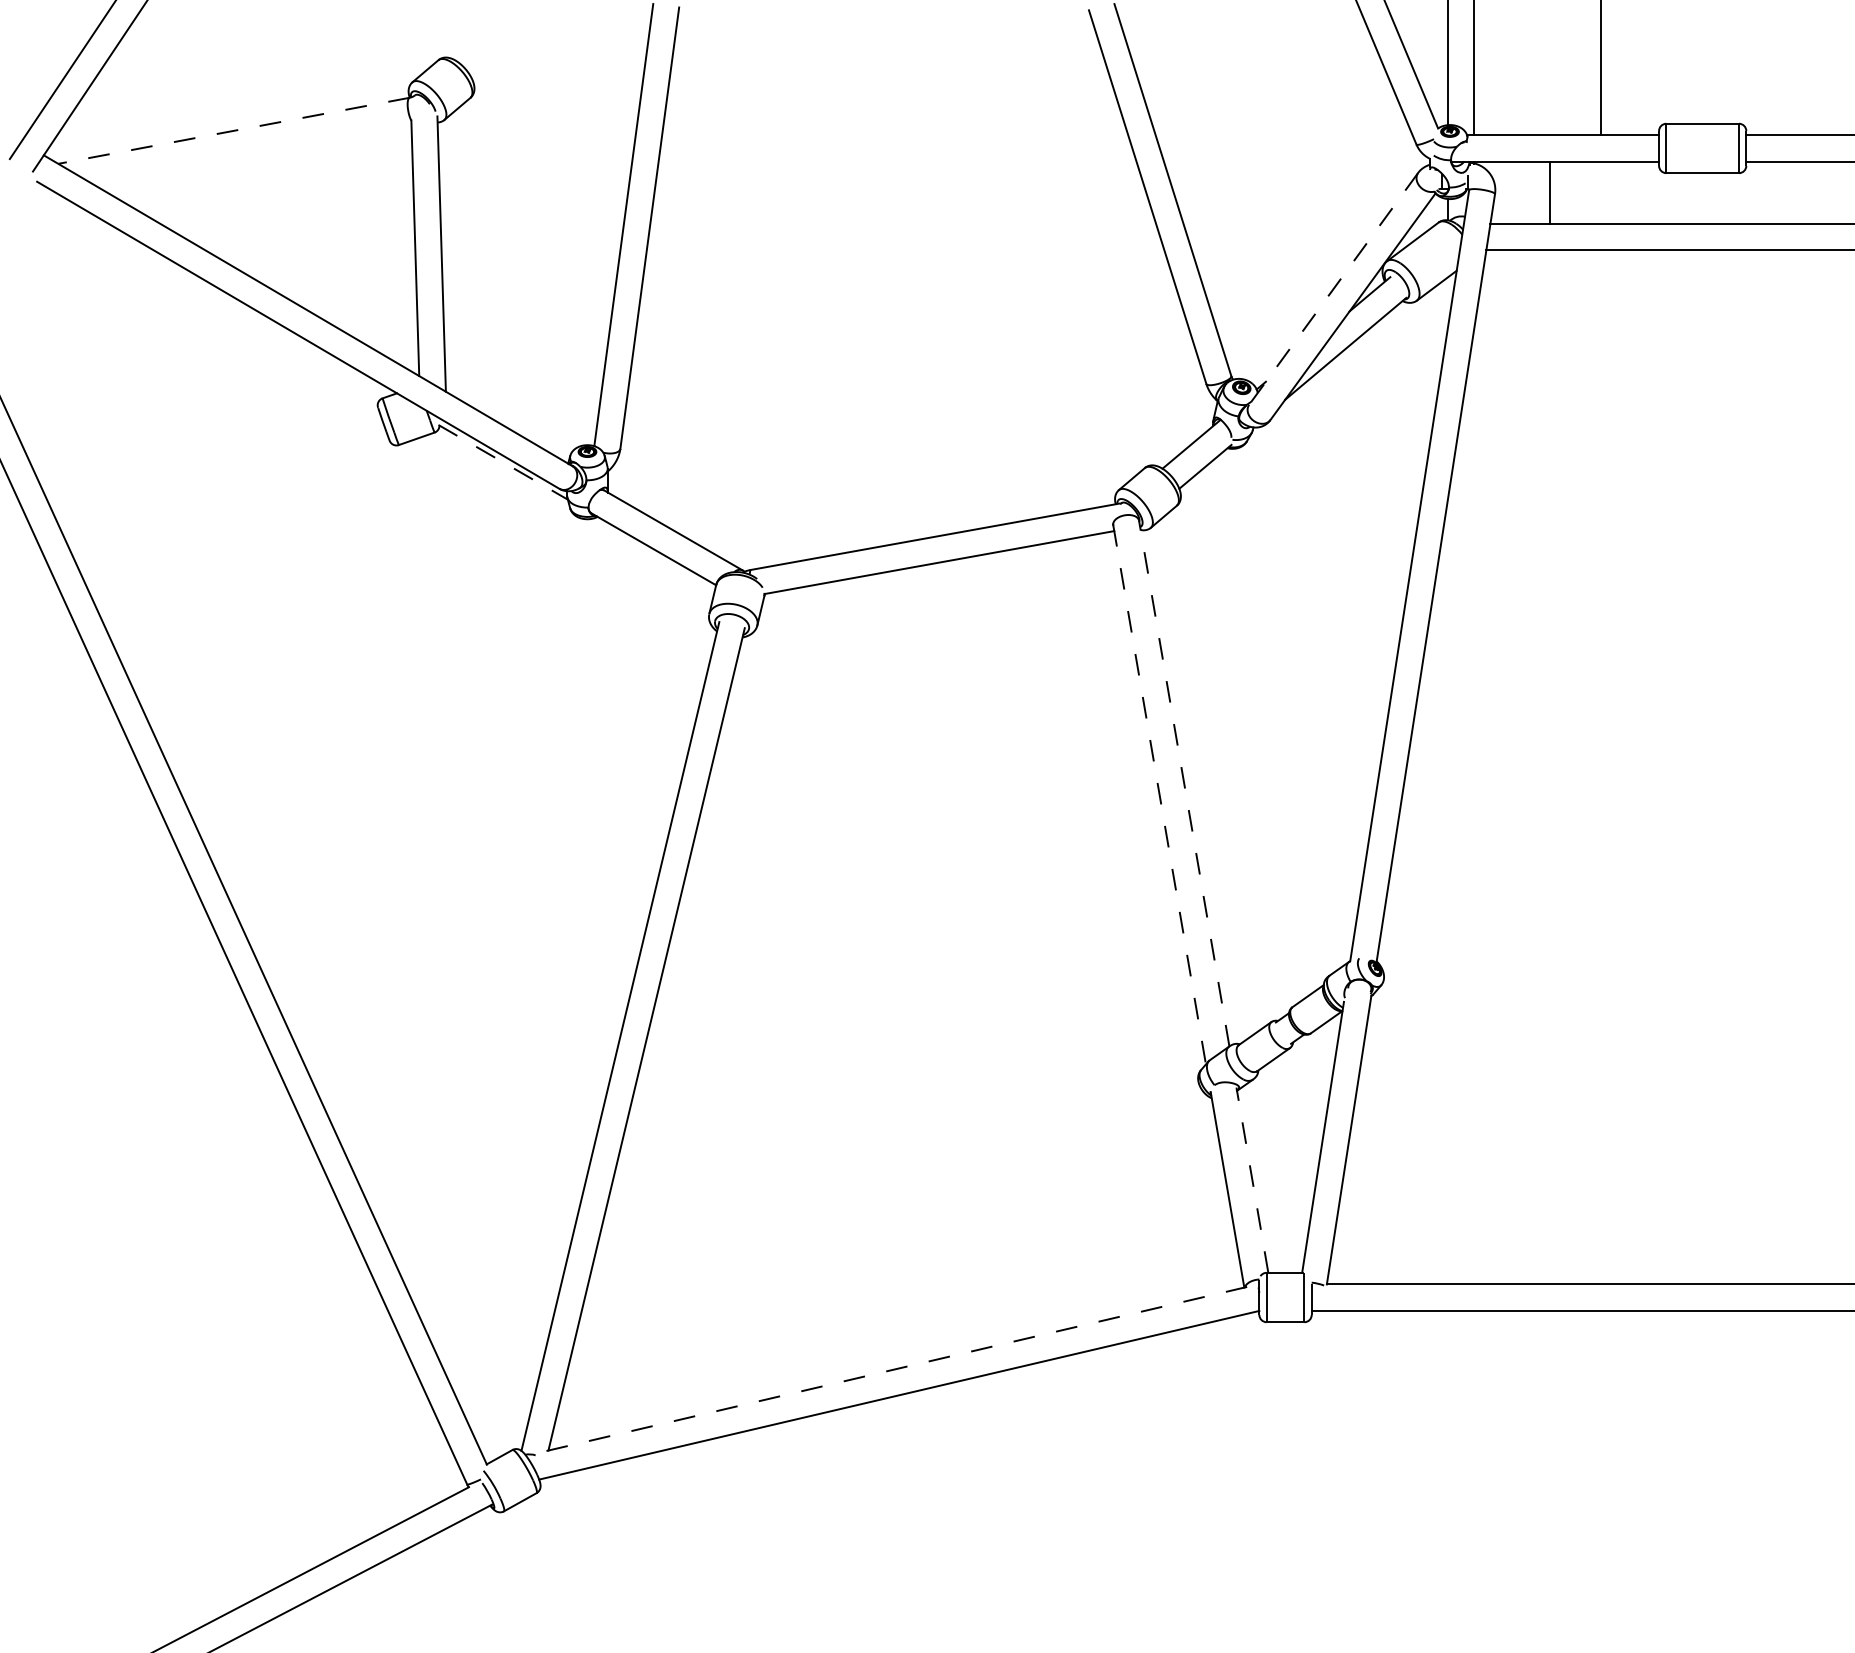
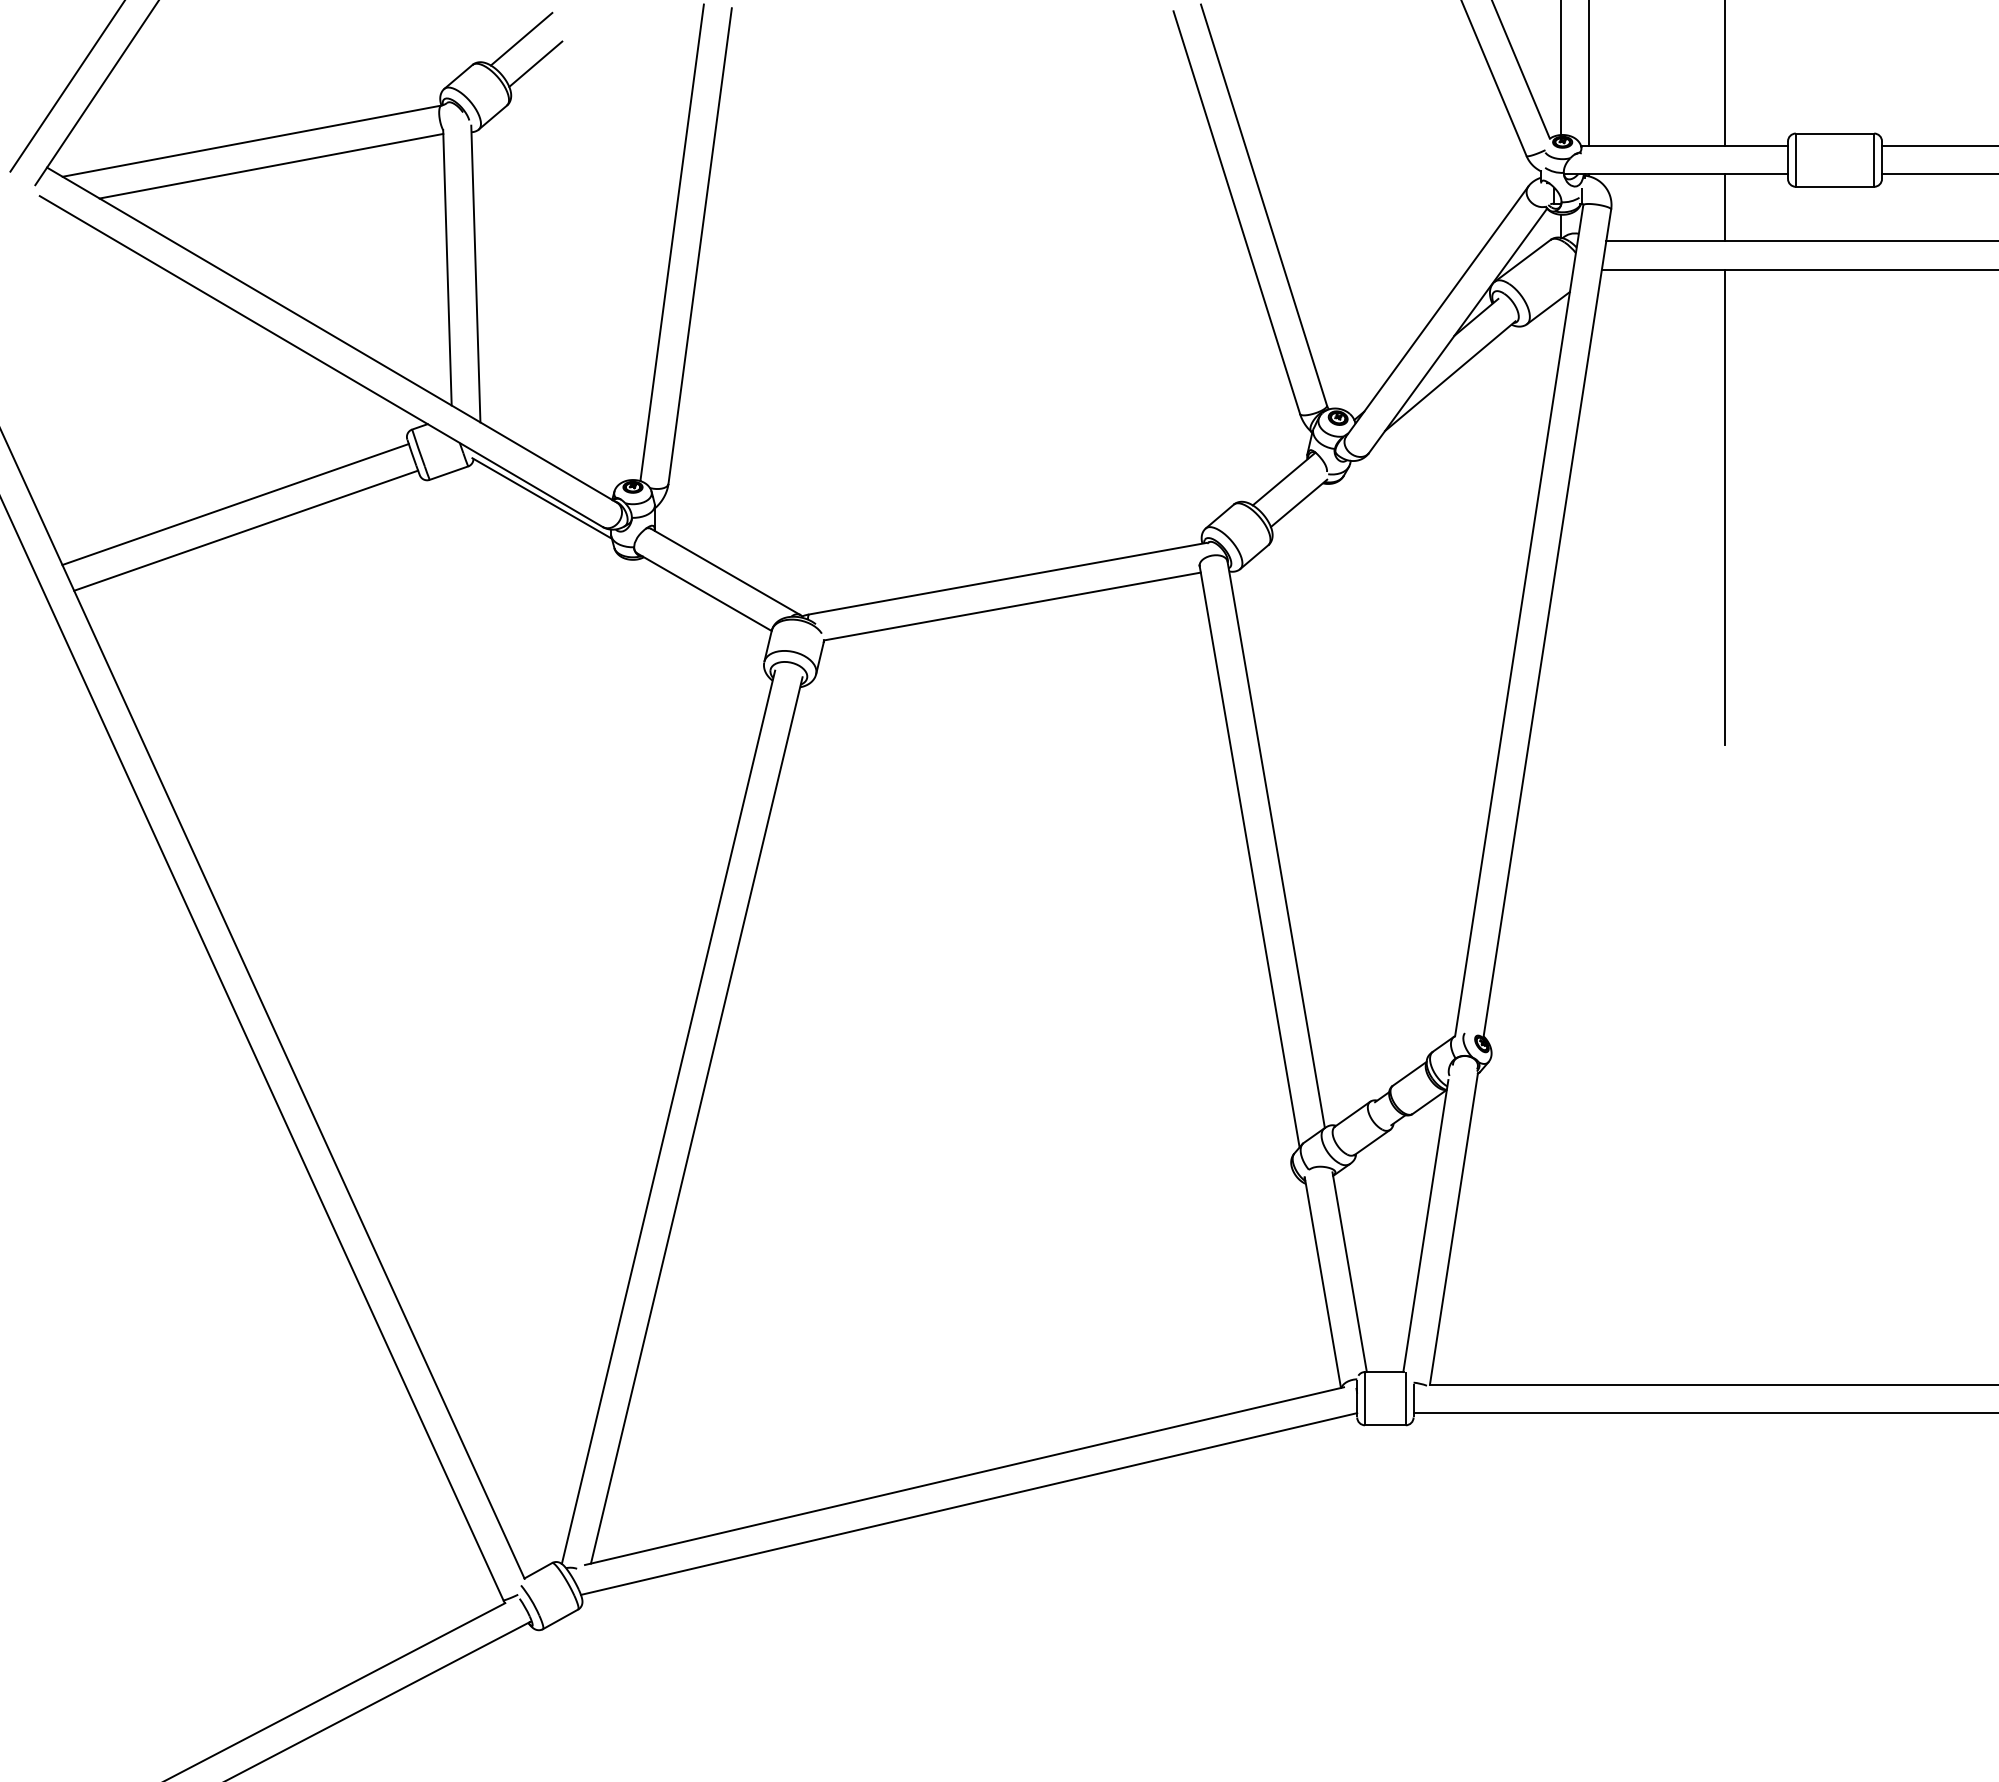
line: (484, 35) -> (521, 38), added
line: (497, 58) -> (535, 63), added
line: (234, 131) -> (252, 141), dashed -> solid
line: (252, 153) -> (271, 165), added
line: (1550, 192) -> (1725, 207), moved
line: (1333, 288) -> (1437, 311), dashed -> solid
line: (503, 462) -> (542, 498), dashed -> solid
line: (218, 467) -> (235, 504), added
line: (1601, 469) -> (1725, 506), added
line: (228, 492) -> (246, 530), added
line: (1184, 783) -> (1276, 844), dashed -> solid
line: (1159, 794) -> (1249, 856), dashed -> solid
line: (1252, 1179) -> (1349, 1271), dashed -> solid
line: (895, 1369) -> (964, 1476), dashed -> solid

